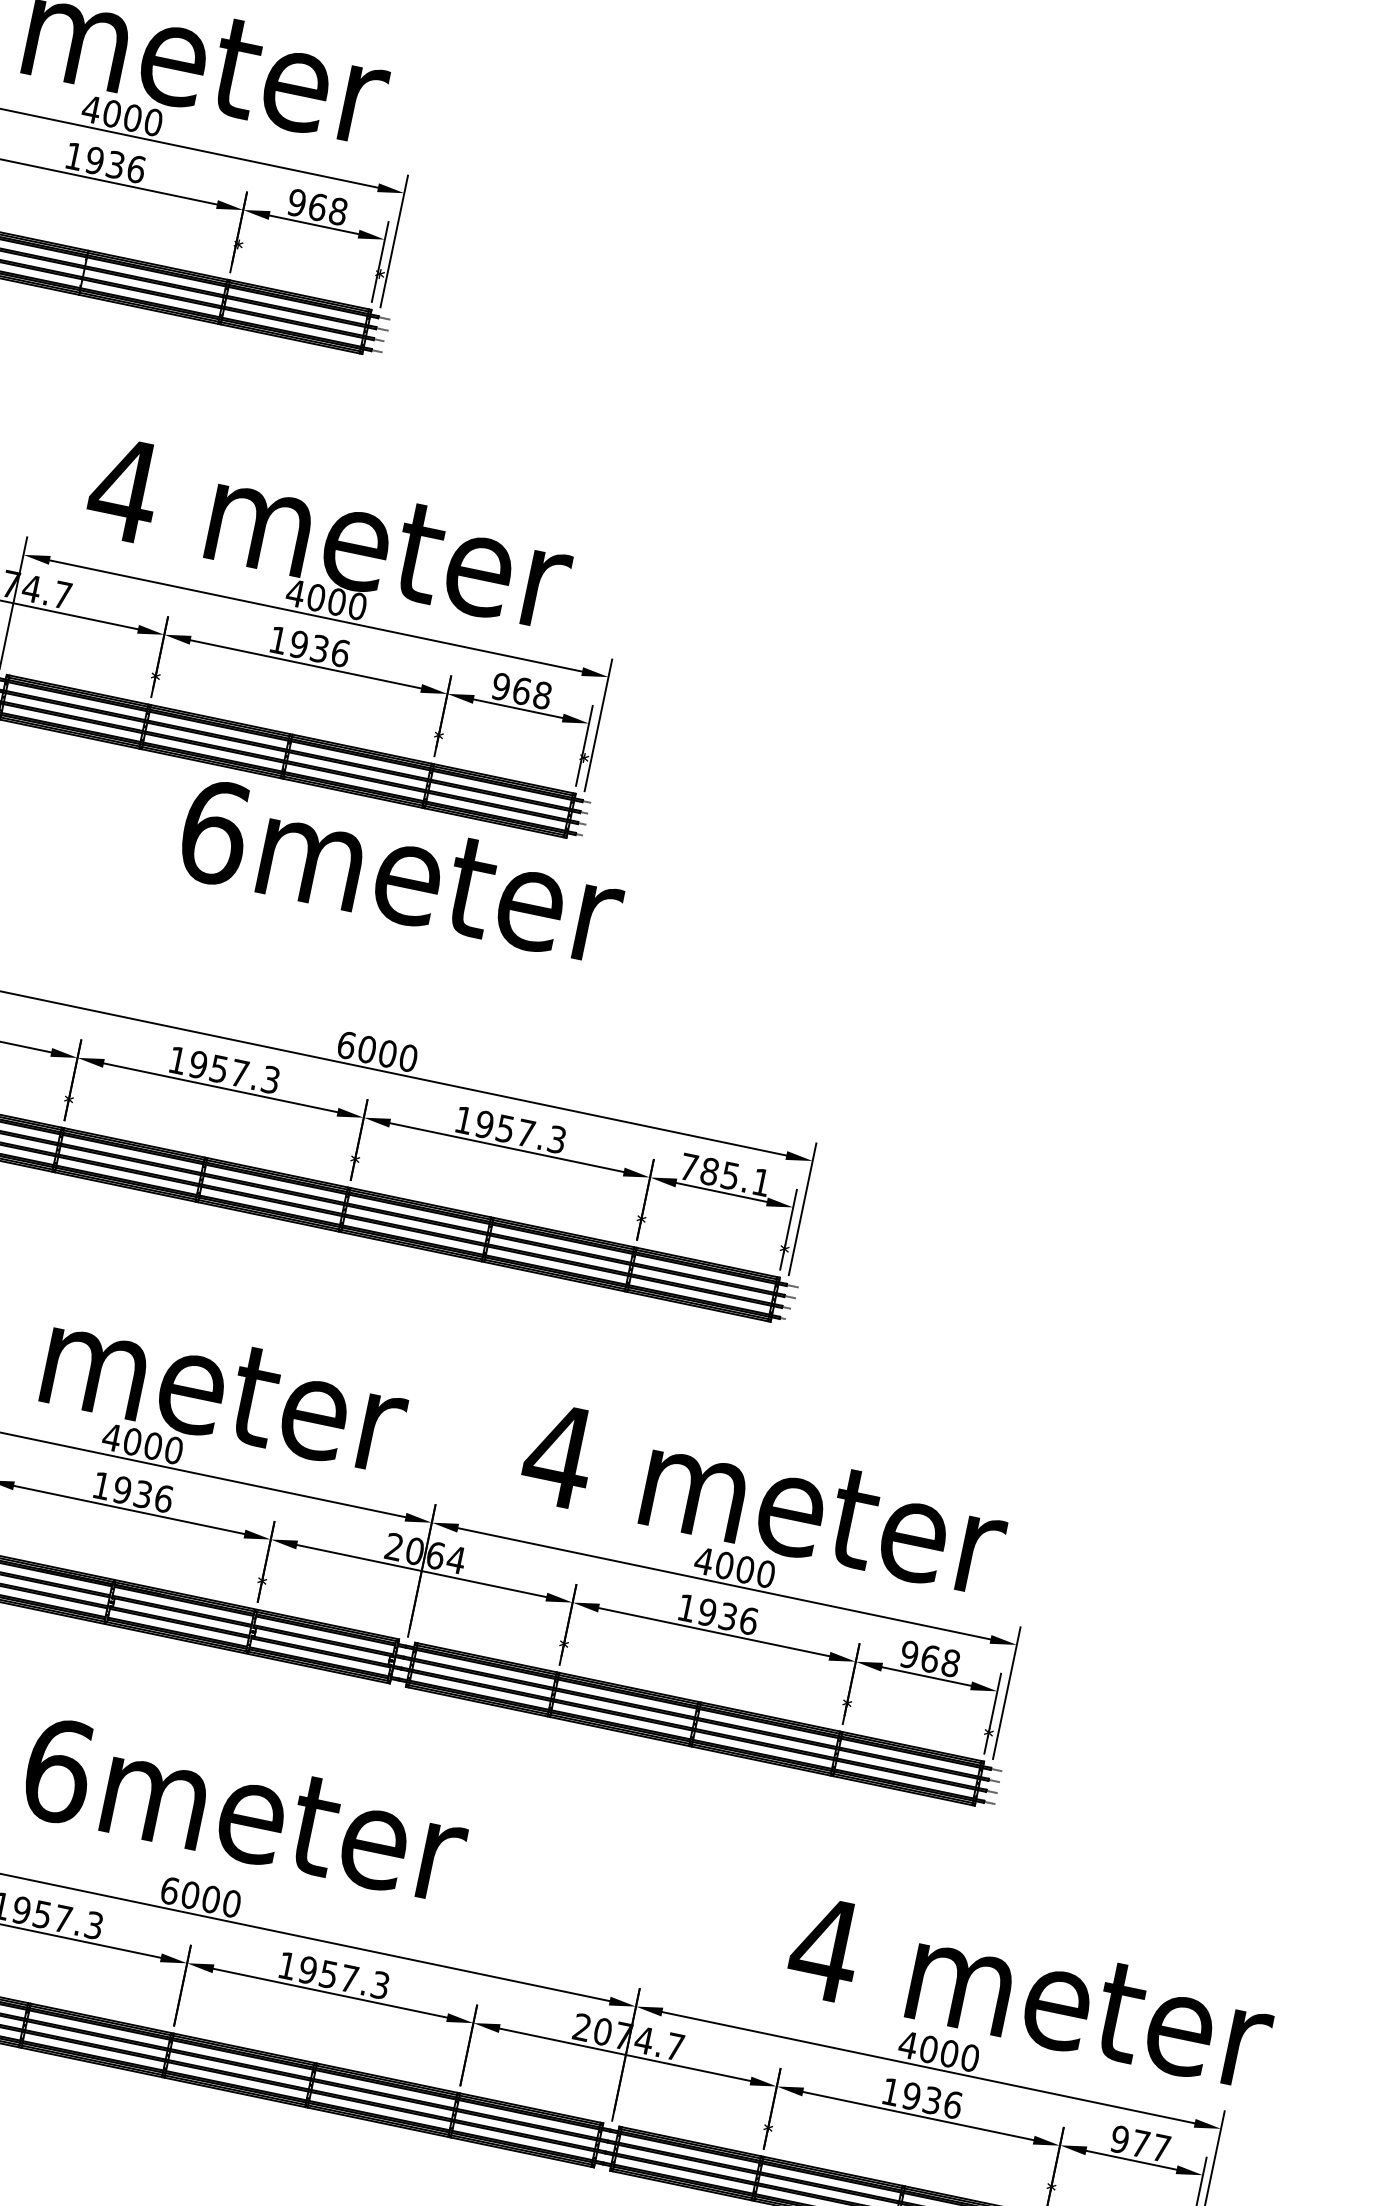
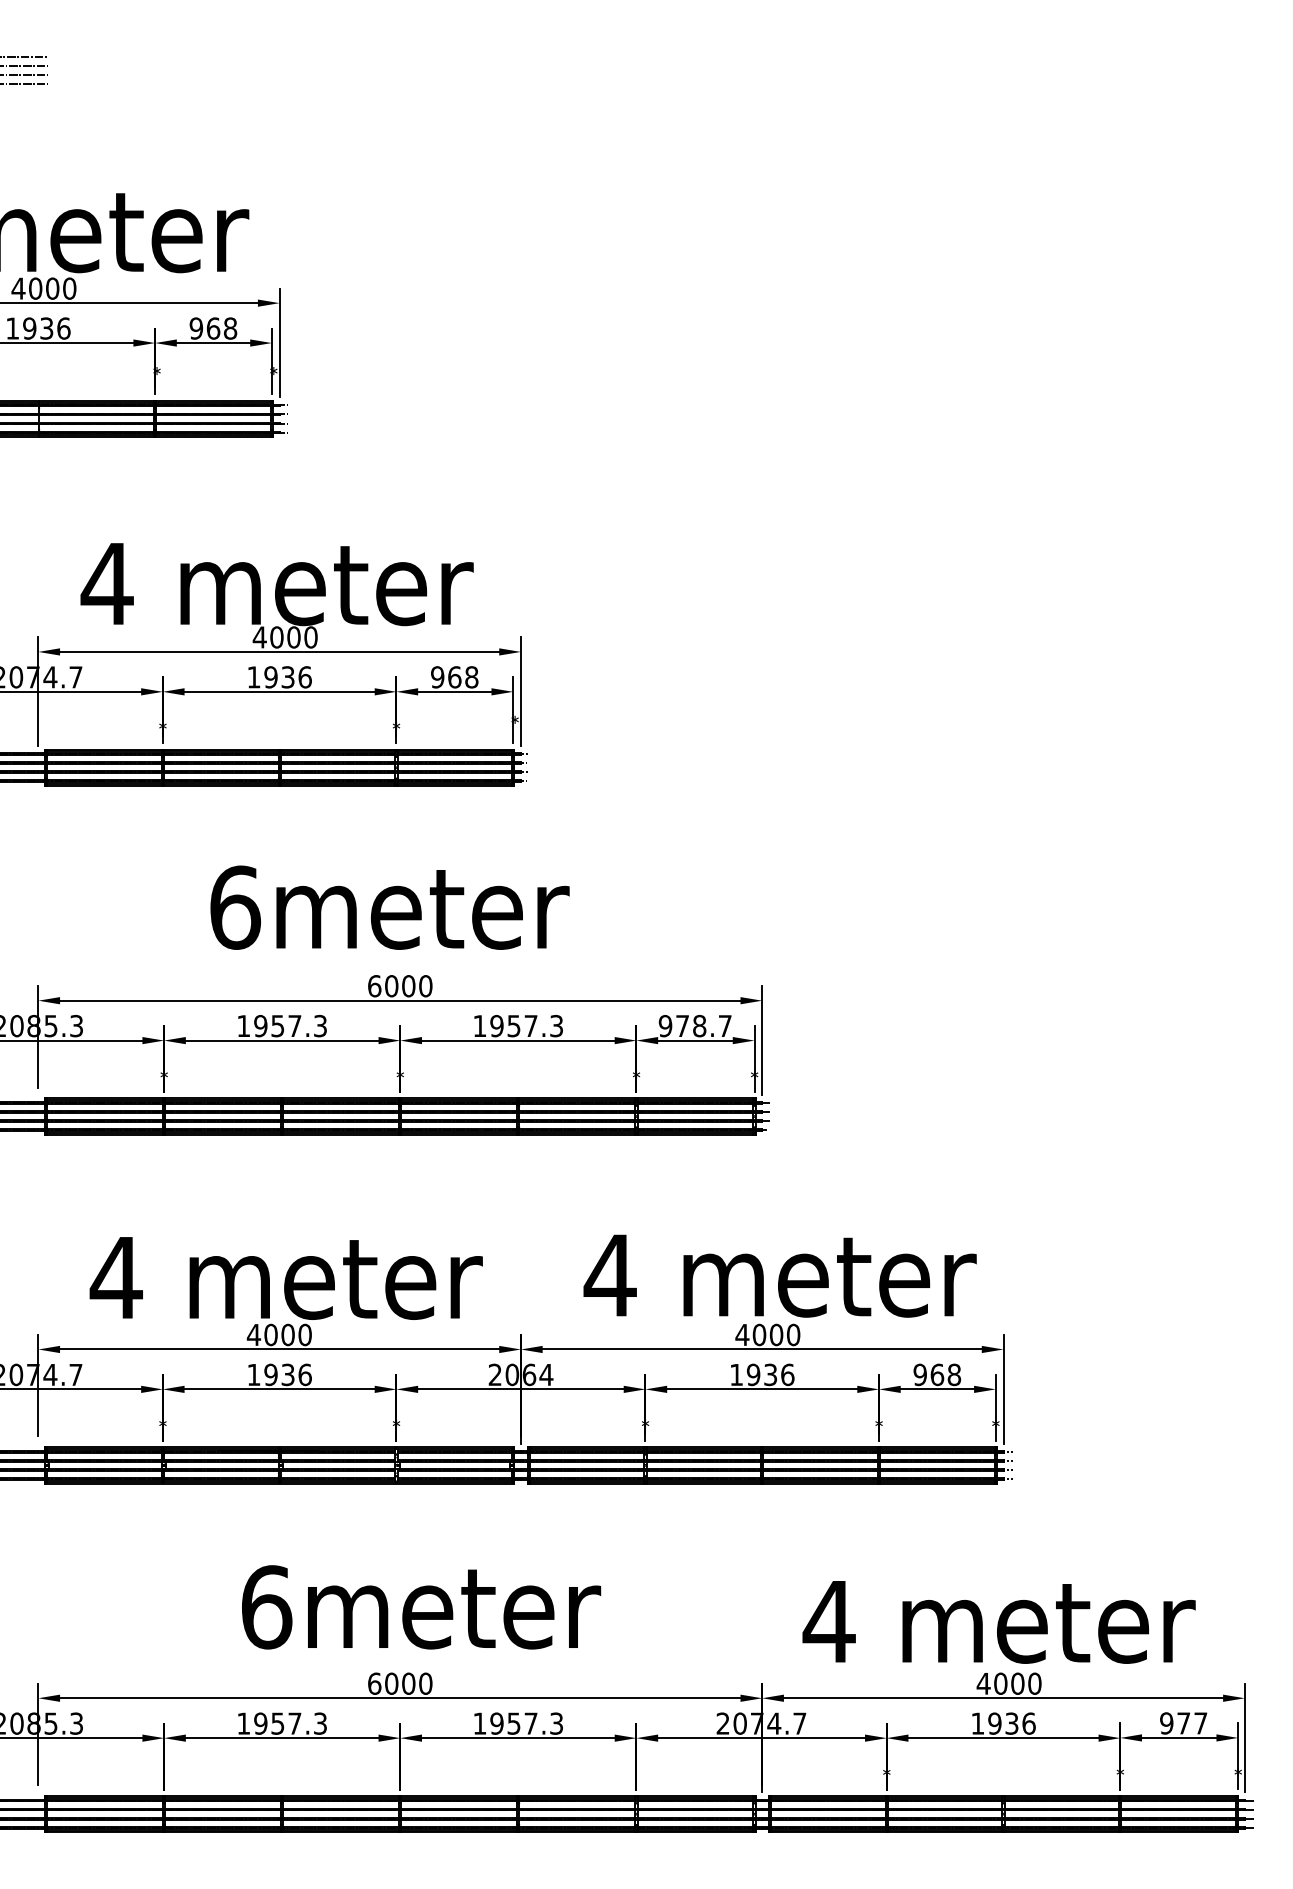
text: (401, 871) -> (389, 907), moved
text: (724, 1173) -> (694, 1025), 785.1 -> 978.7
text: (1030, 1993) -> (998, 1622), moved

